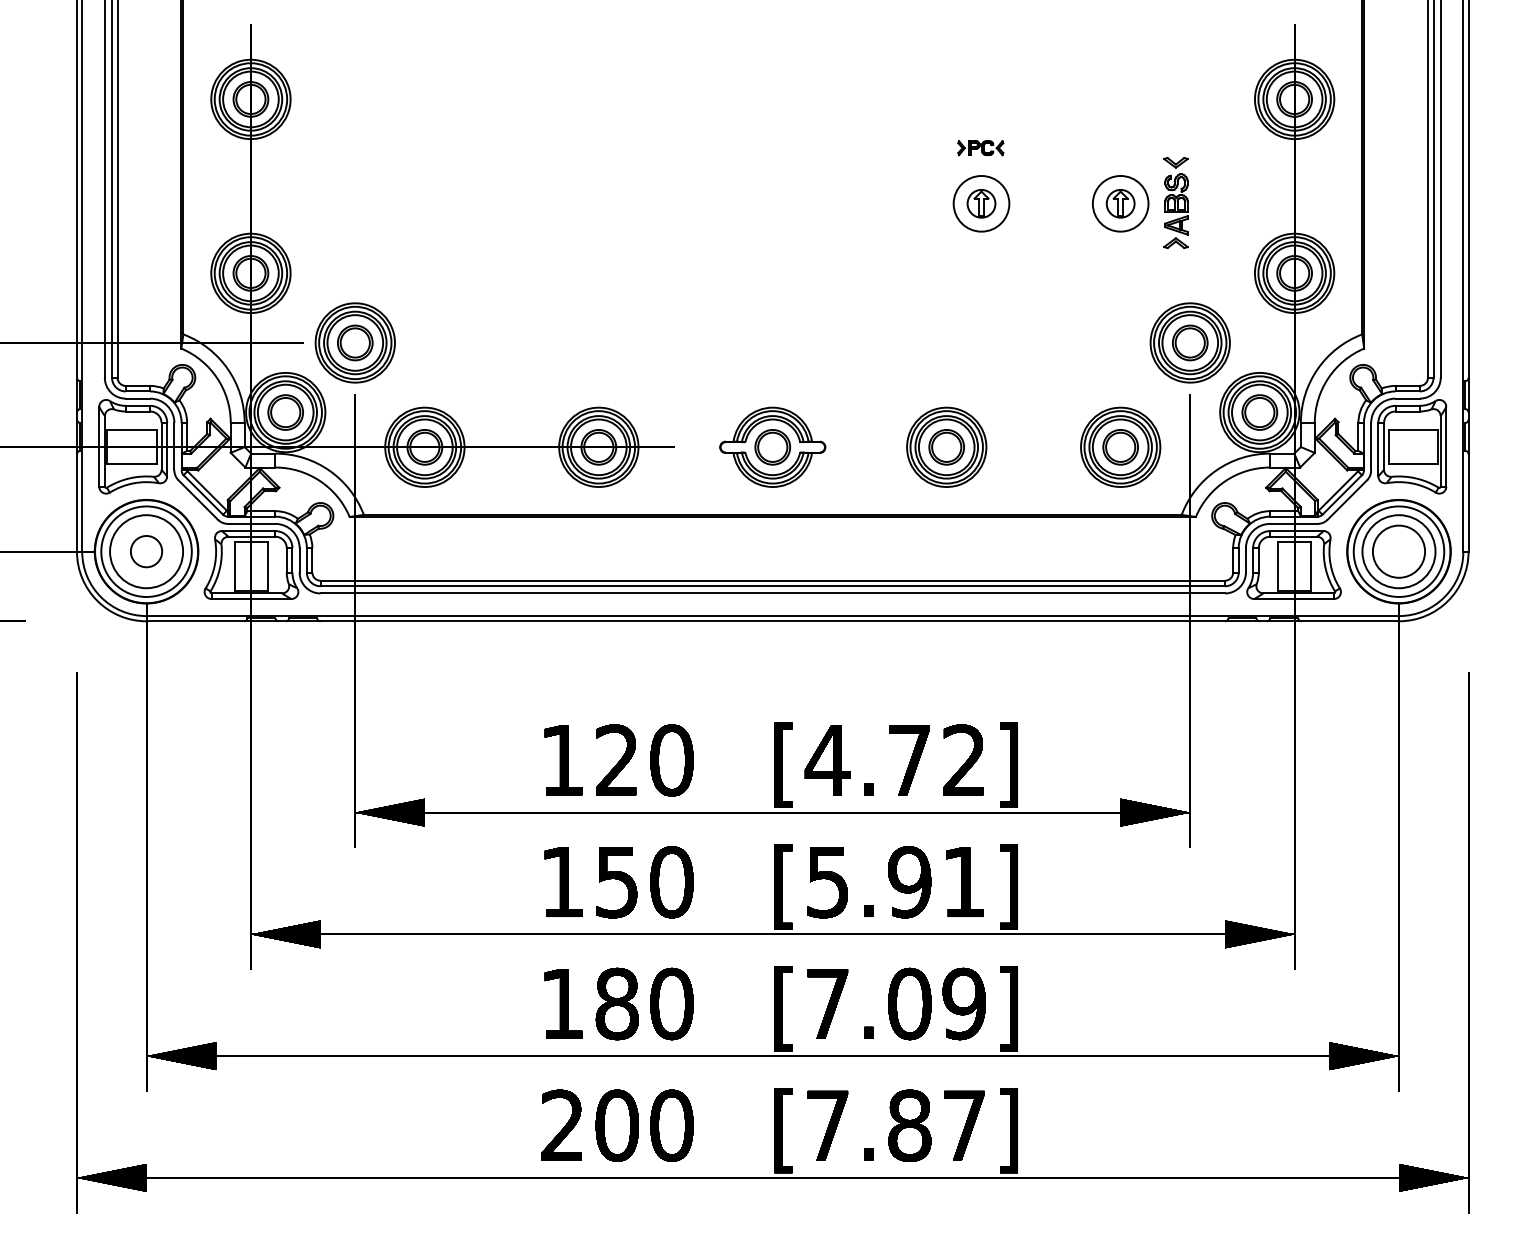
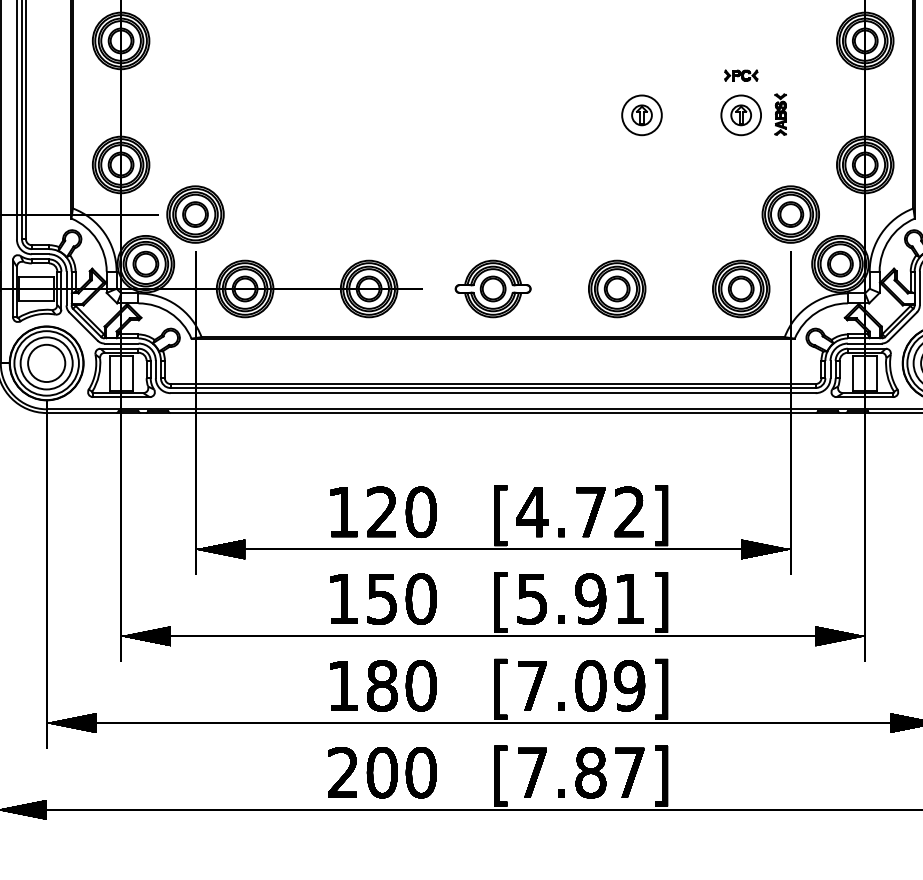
part: (980, 148) -> (741, 75), moved
part: (1175, 202) -> (780, 114), size x0.62
circle: (146, 551) -> (46, 363), size x1.67

